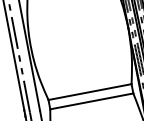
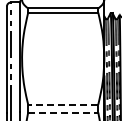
line: (89, 92) -> (62, 104), solid -> dashed
line: (92, 101) -> (63, 112), solid -> dashed

